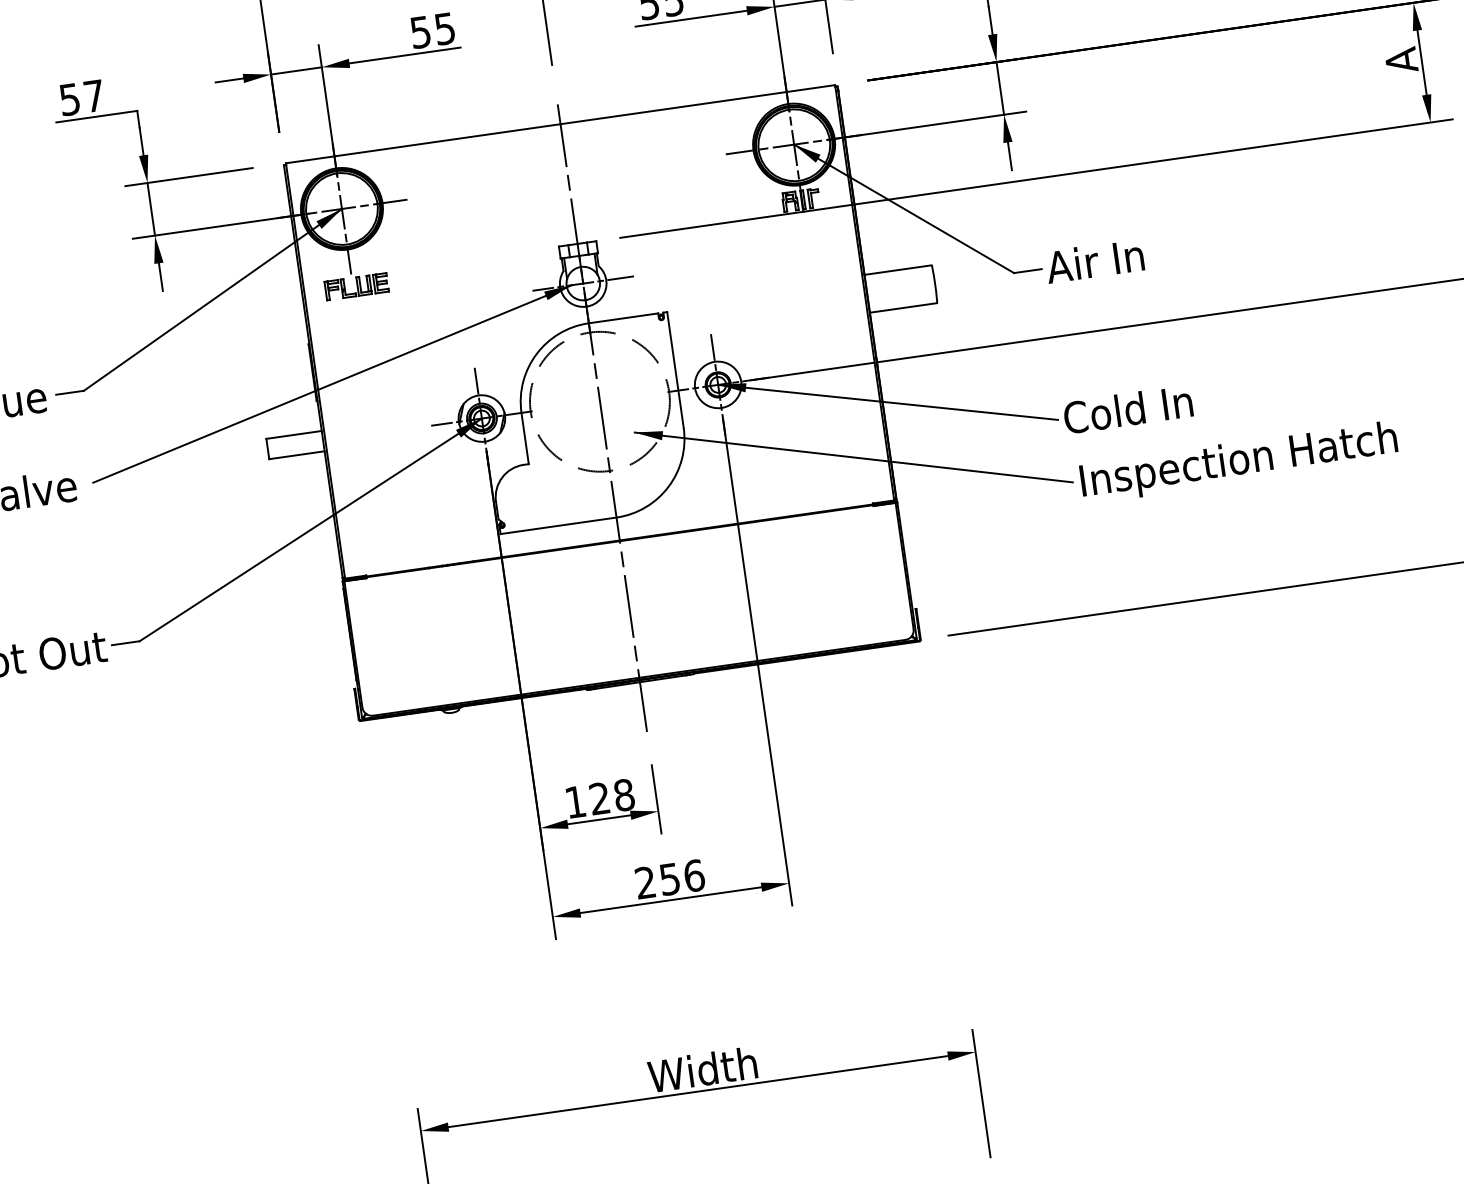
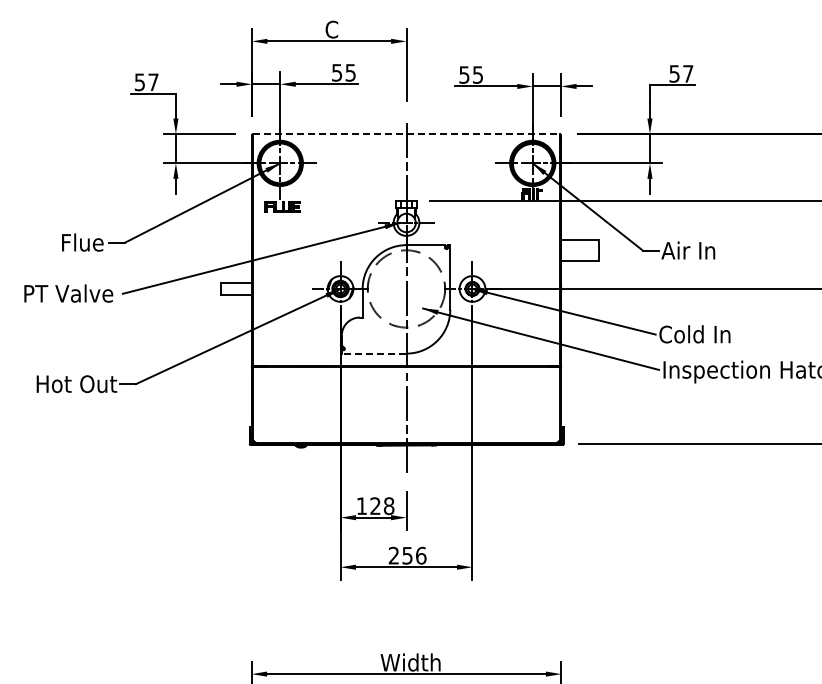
line: (562, 124) -> (407, 134), solid -> dashed
line: (557, 525) -> (373, 353), solid -> dashed

